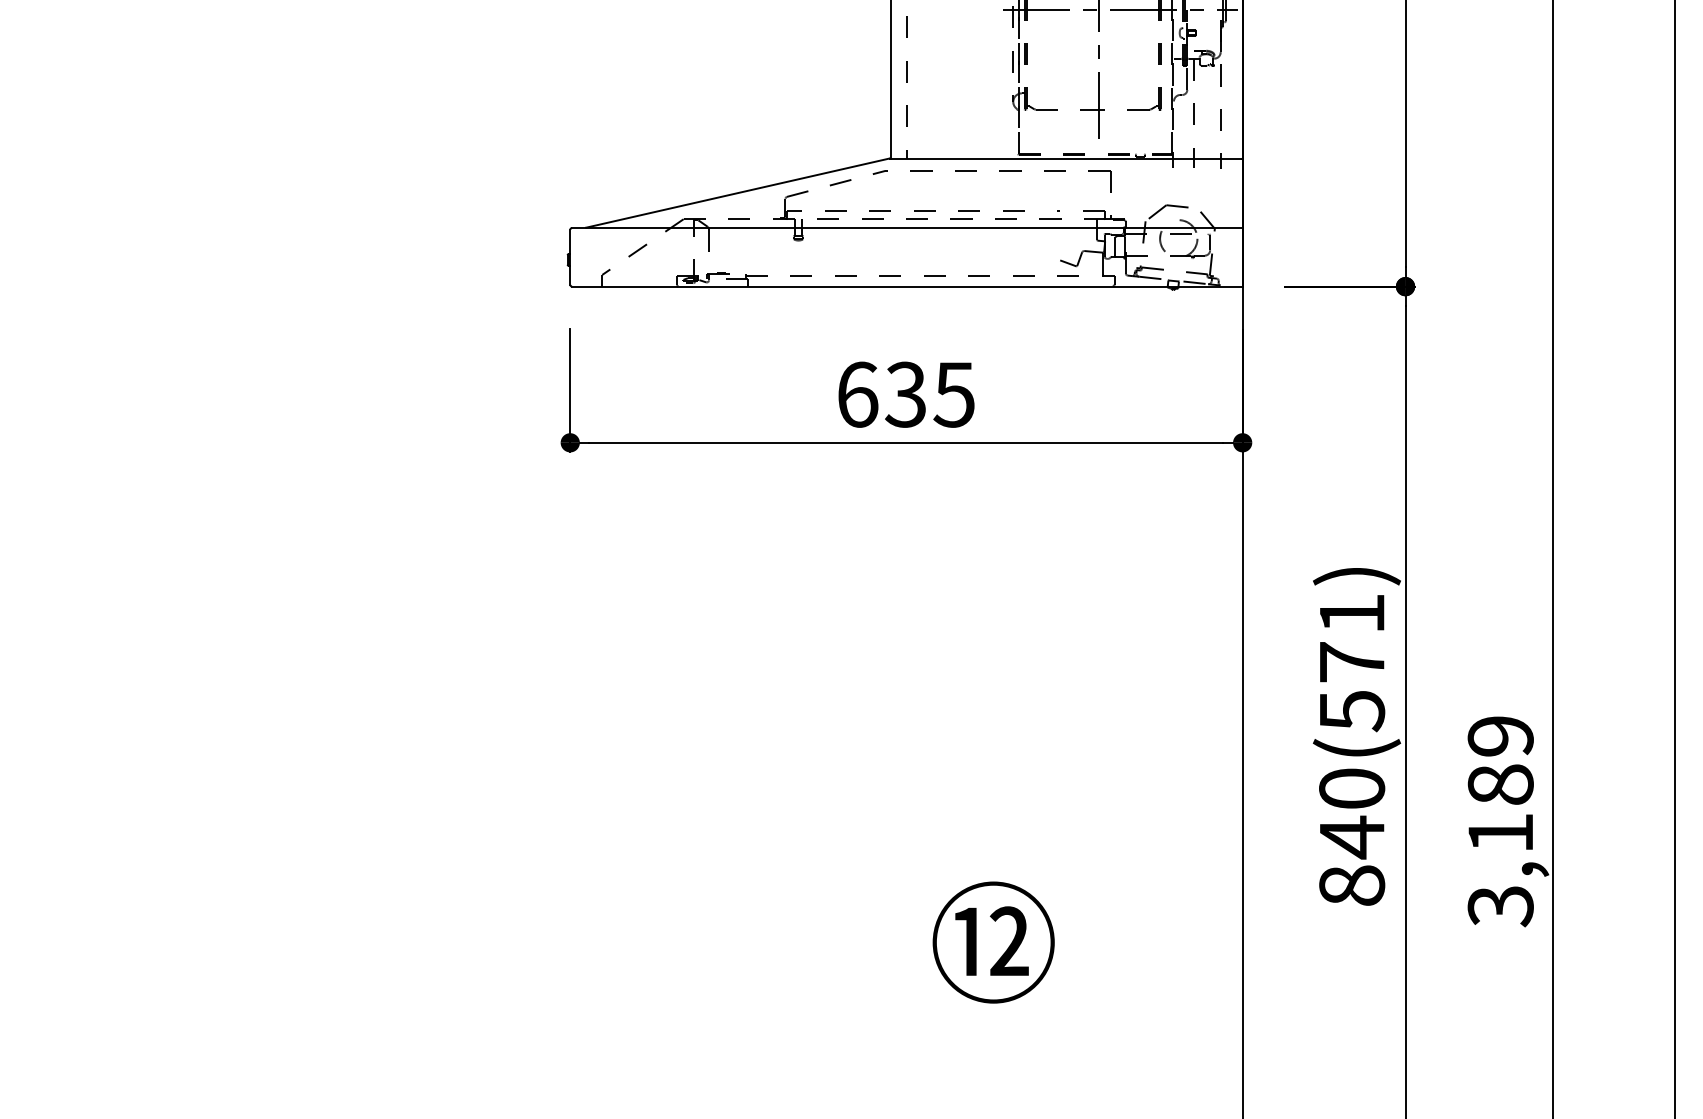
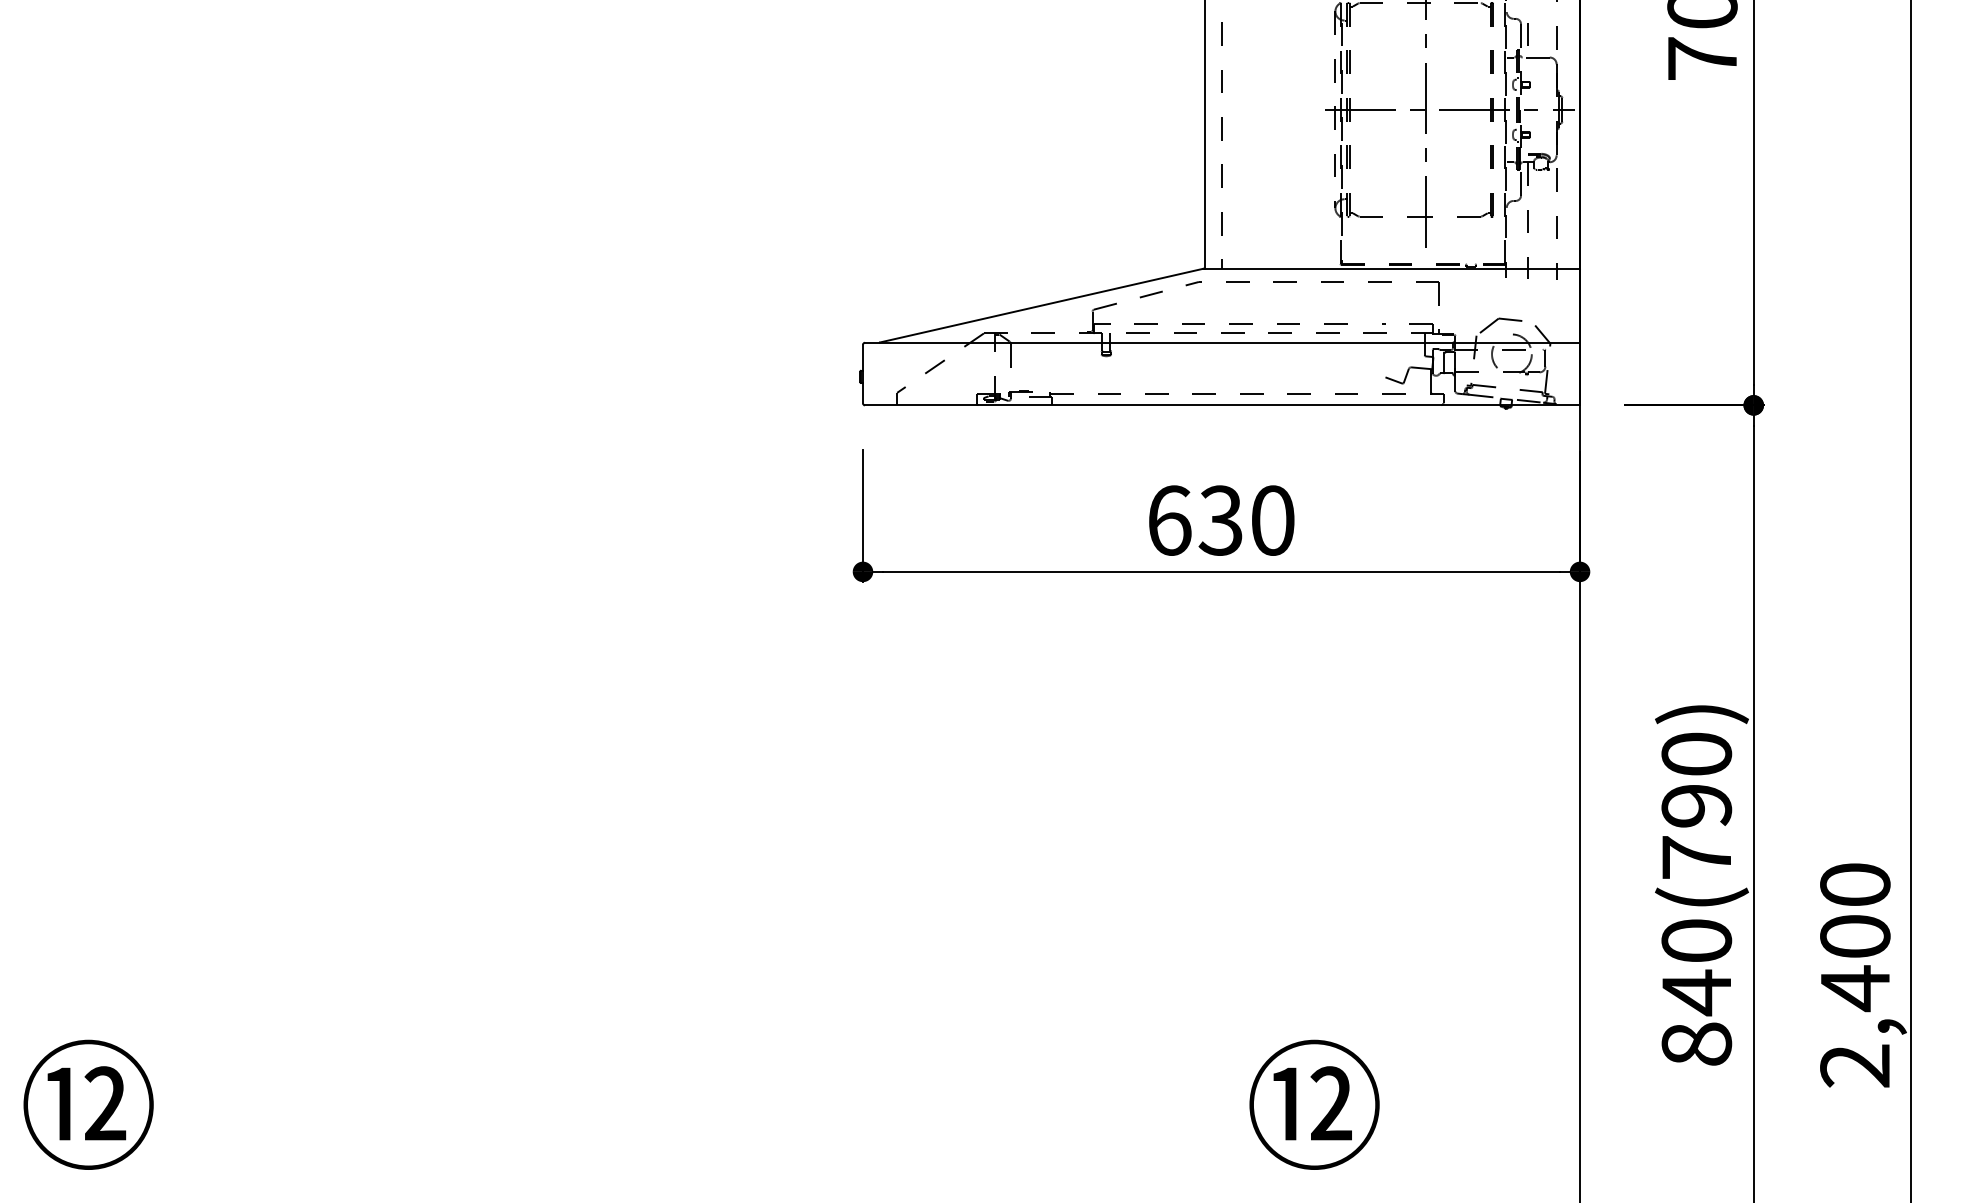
text: (954, 394) -> (1272, 520), 635 -> 630
text: (1351, 662) -> (1696, 806), 840(571) -> 840(790)
text: (1500, 821) -> (1855, 975), 3,189 -> 2,400

